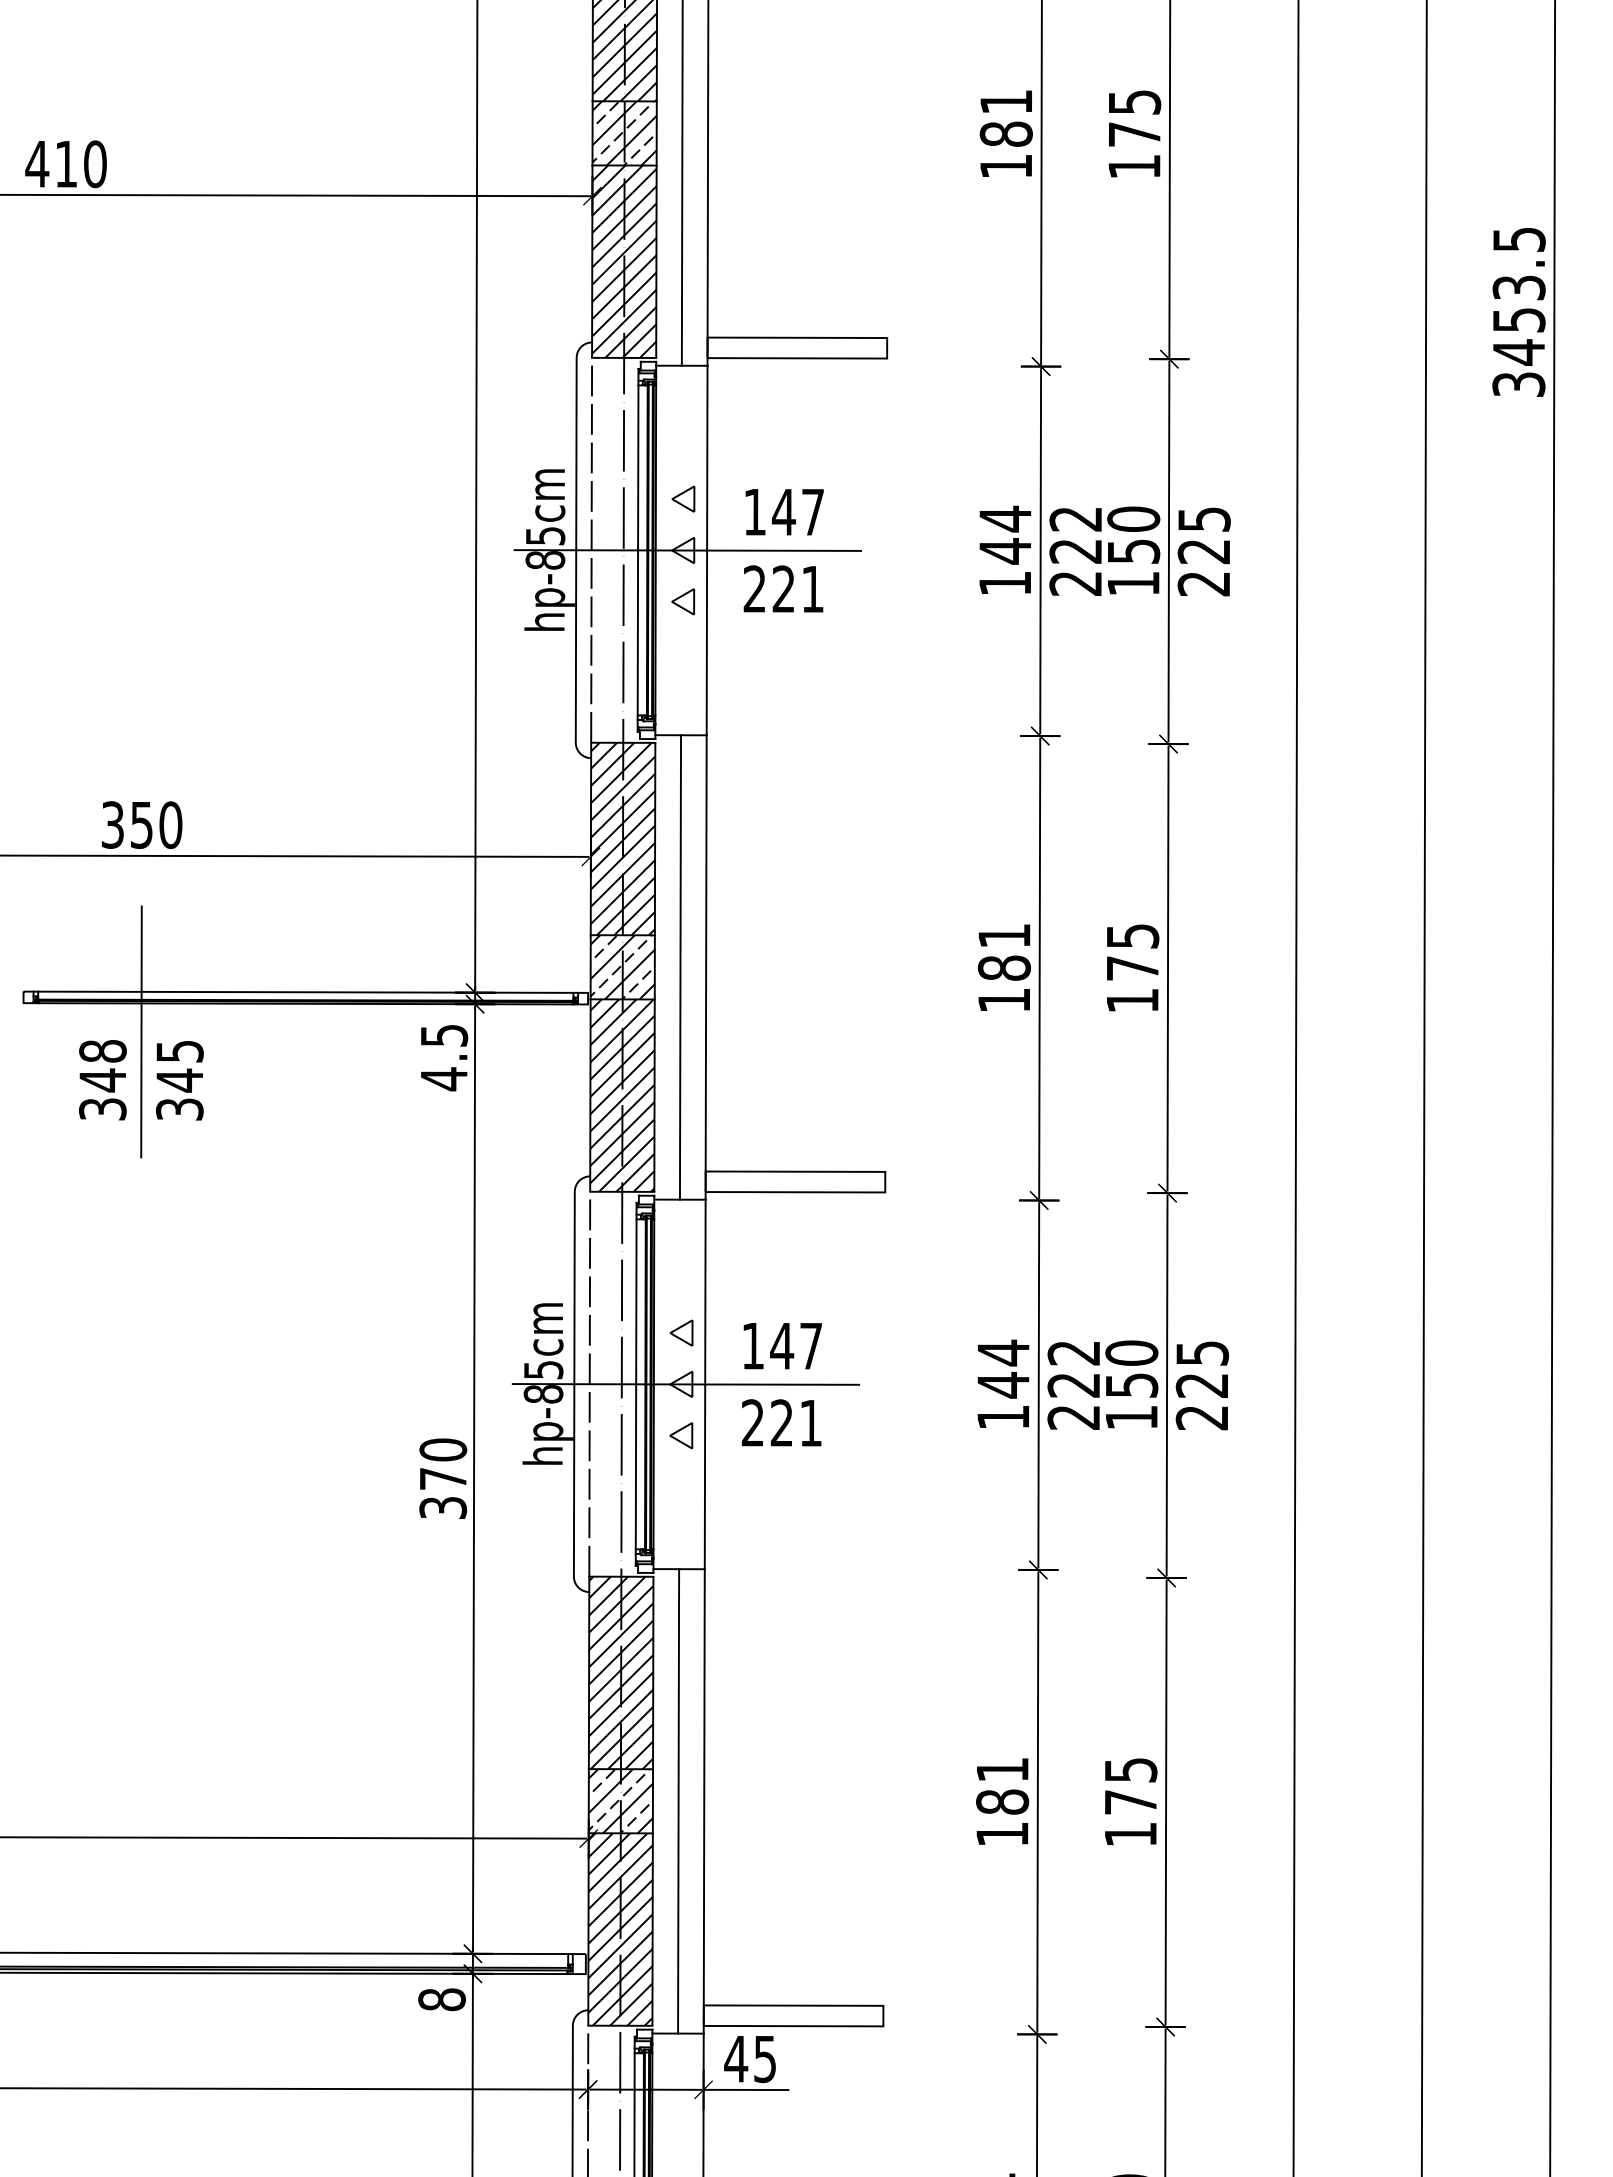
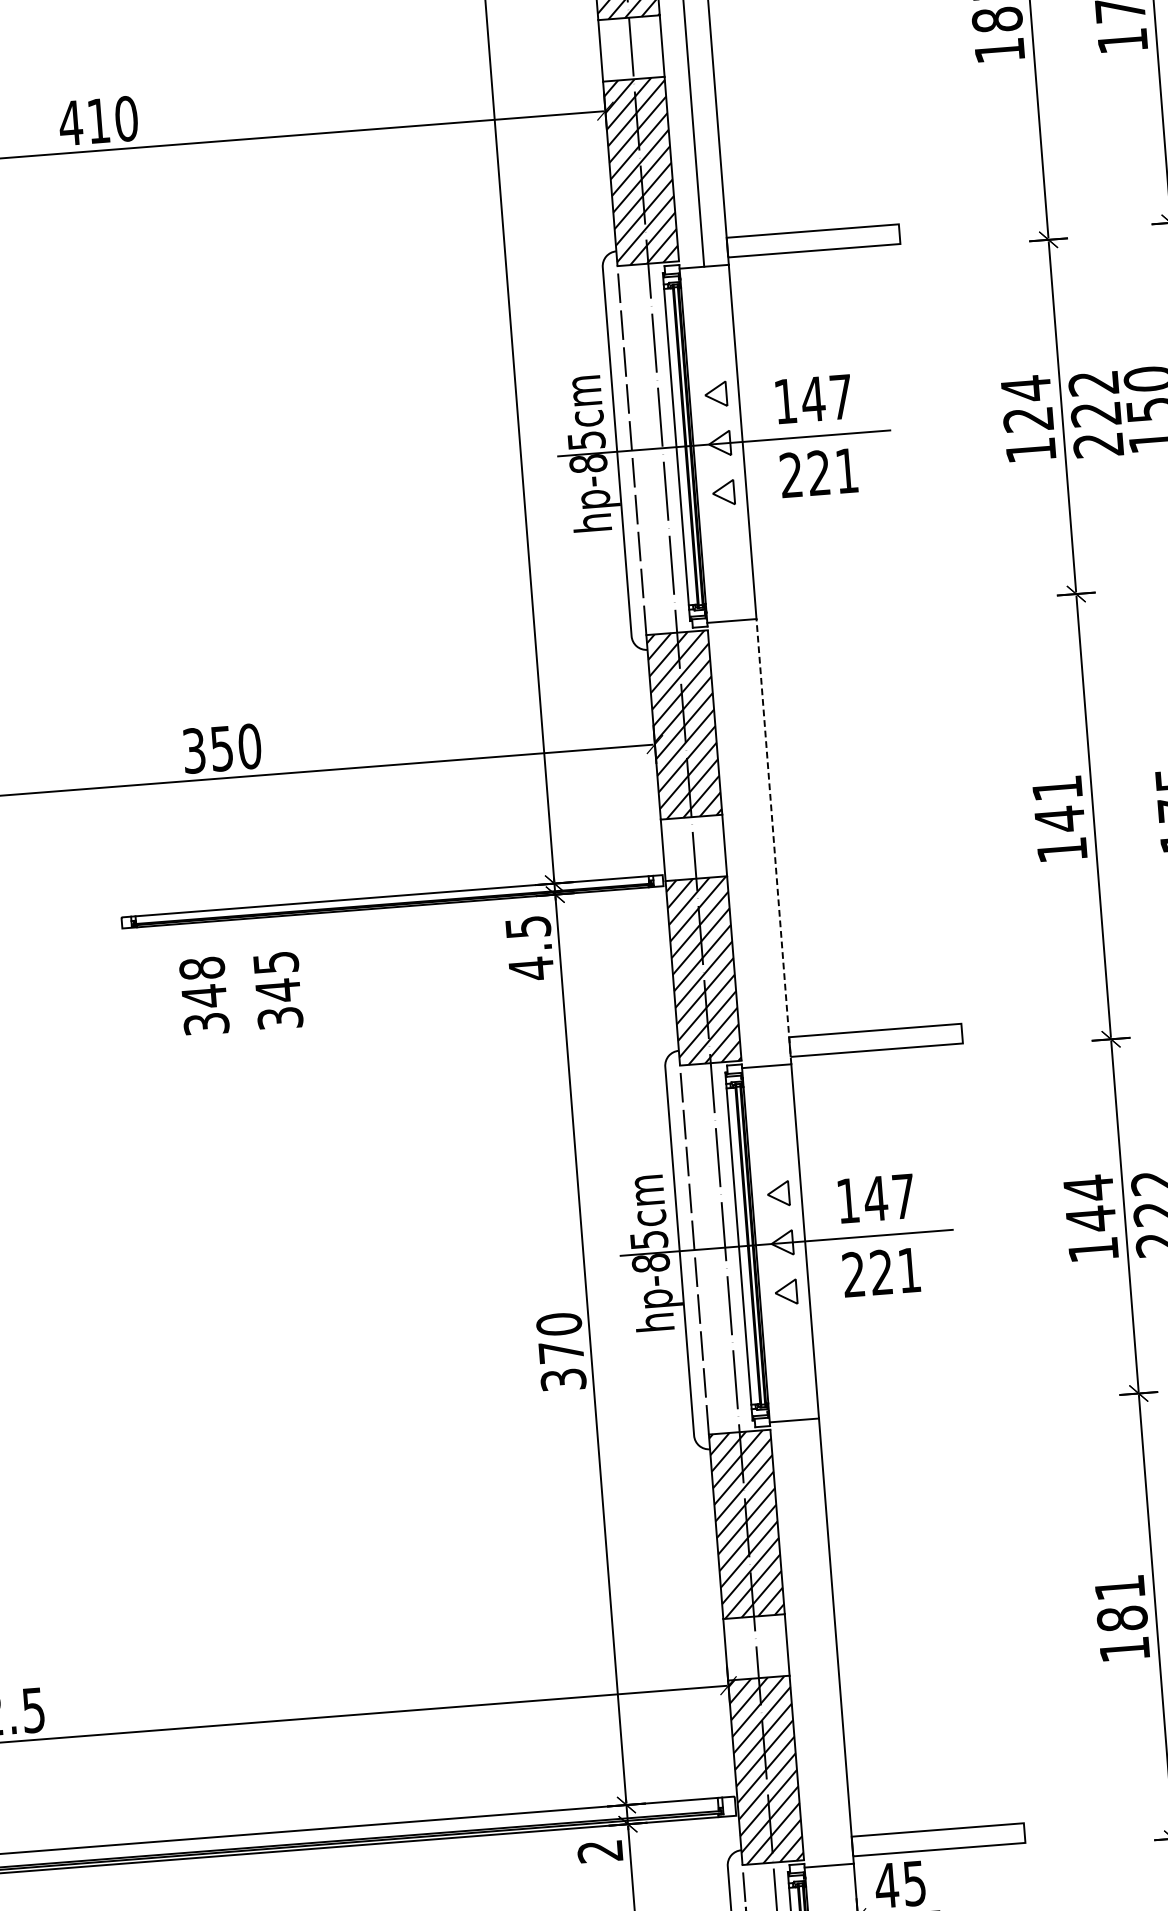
hatch: (624, 133) -> (631, 48), removed
text: (1004, 551) -> (1027, 419), 144 -> 124
hatch: (622, 967) -> (693, 848), removed
line: (680, 967) -> (749, 843), removed
line: (706, 967) -> (774, 841), solid -> dashed
text: (1003, 968) -> (1058, 819), 181 -> 141
line: (141, 1031) -> (237, 946), removed
hatch: (620, 1801) -> (756, 1647), removed
line: (678, 1801) -> (811, 1643), removed
text: (441, 1999) -> (599, 1851), 8 -> 2

